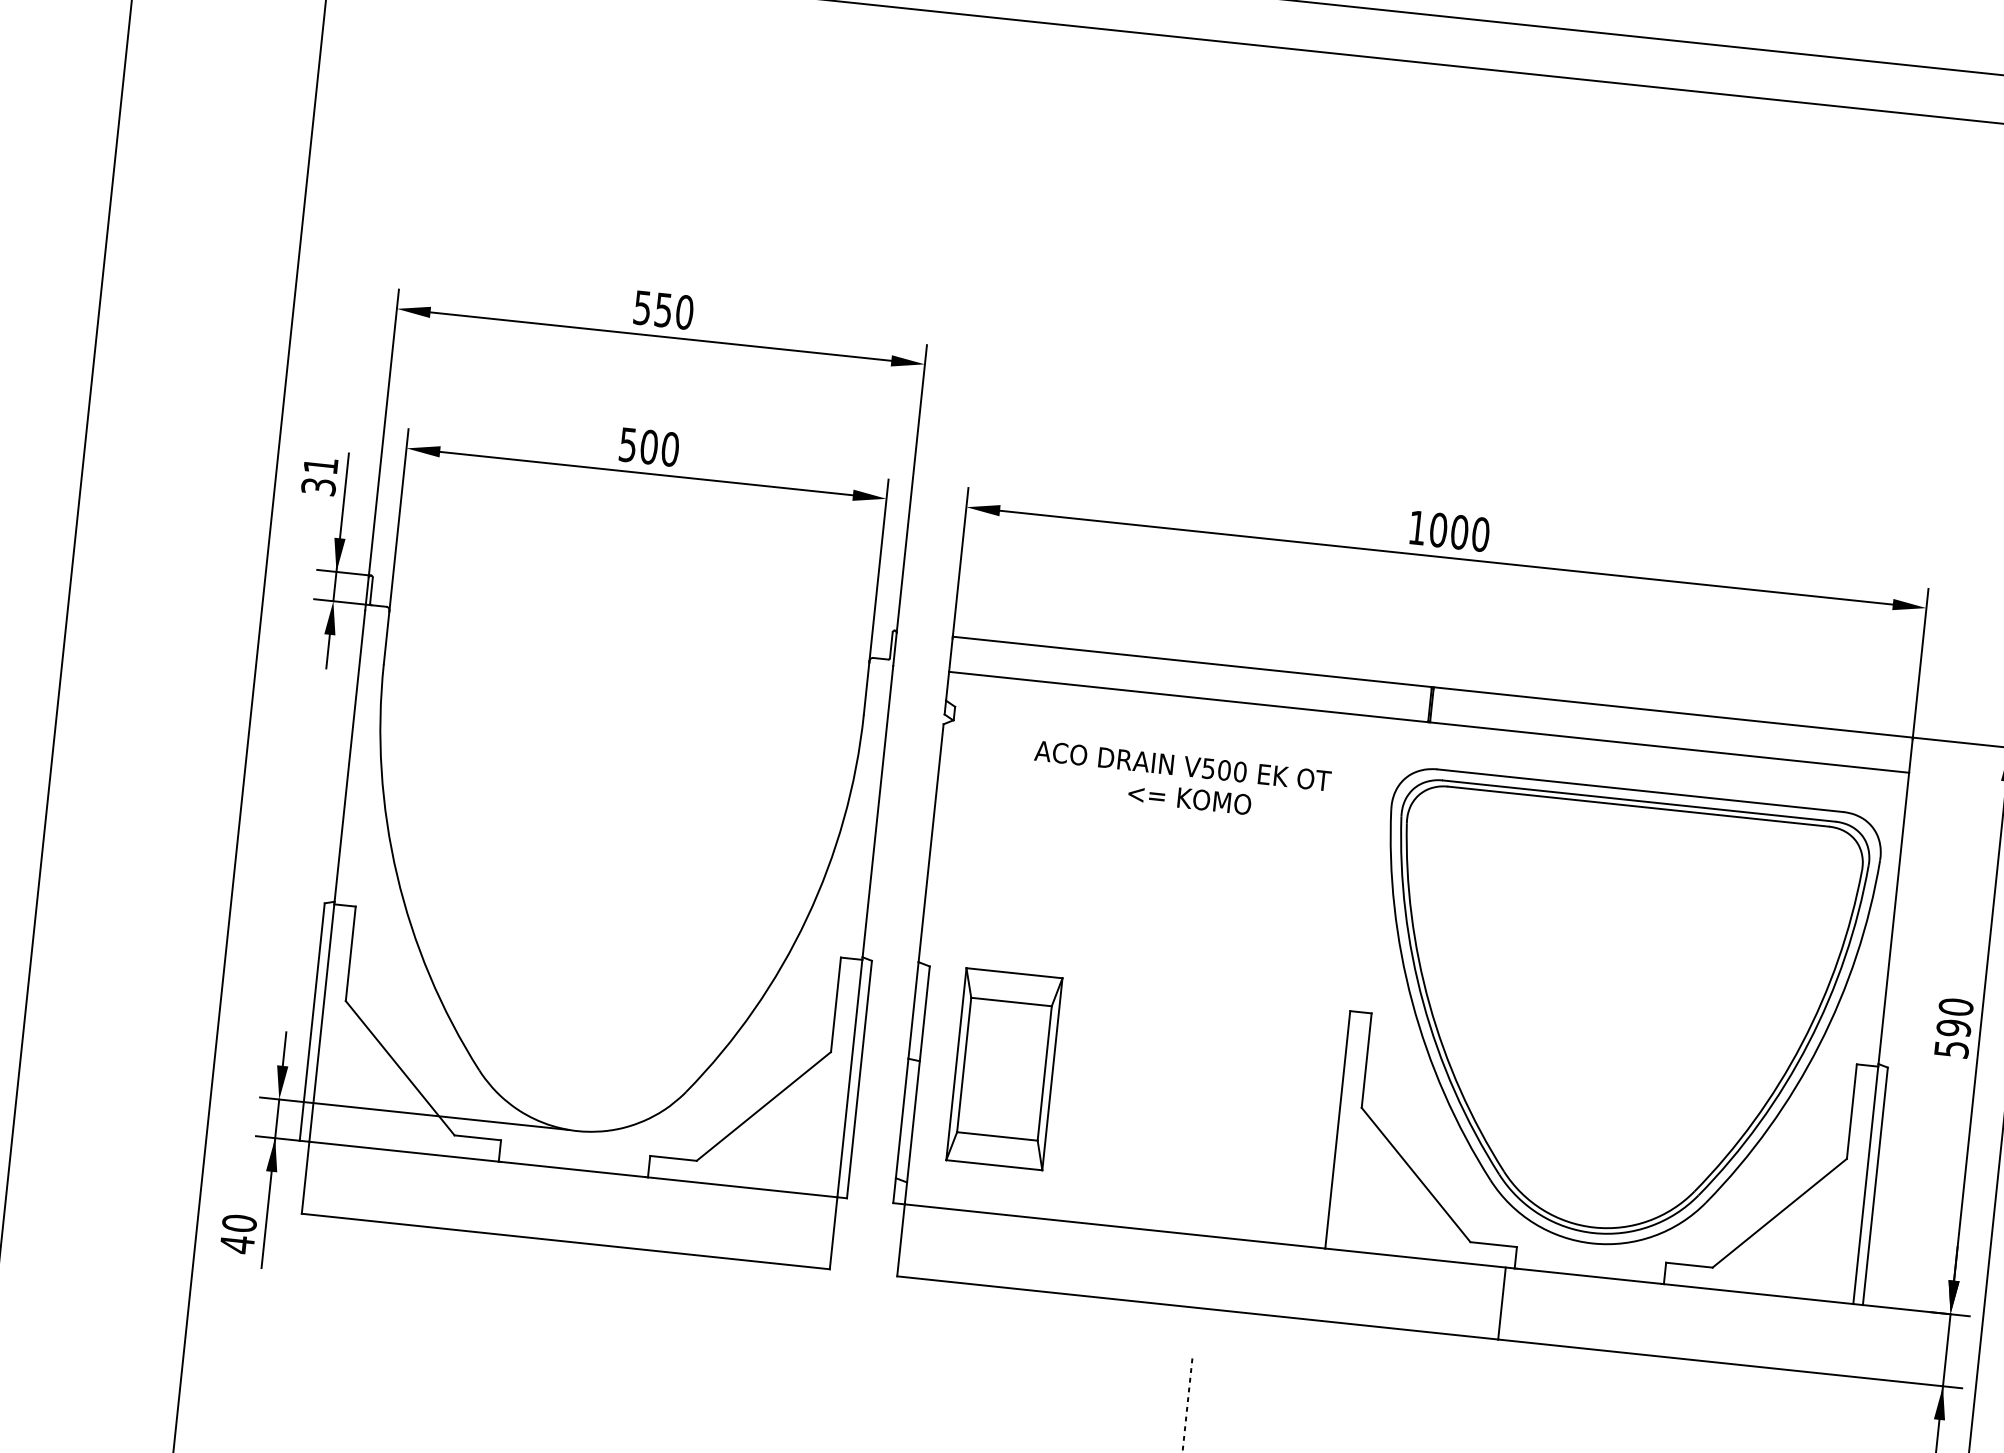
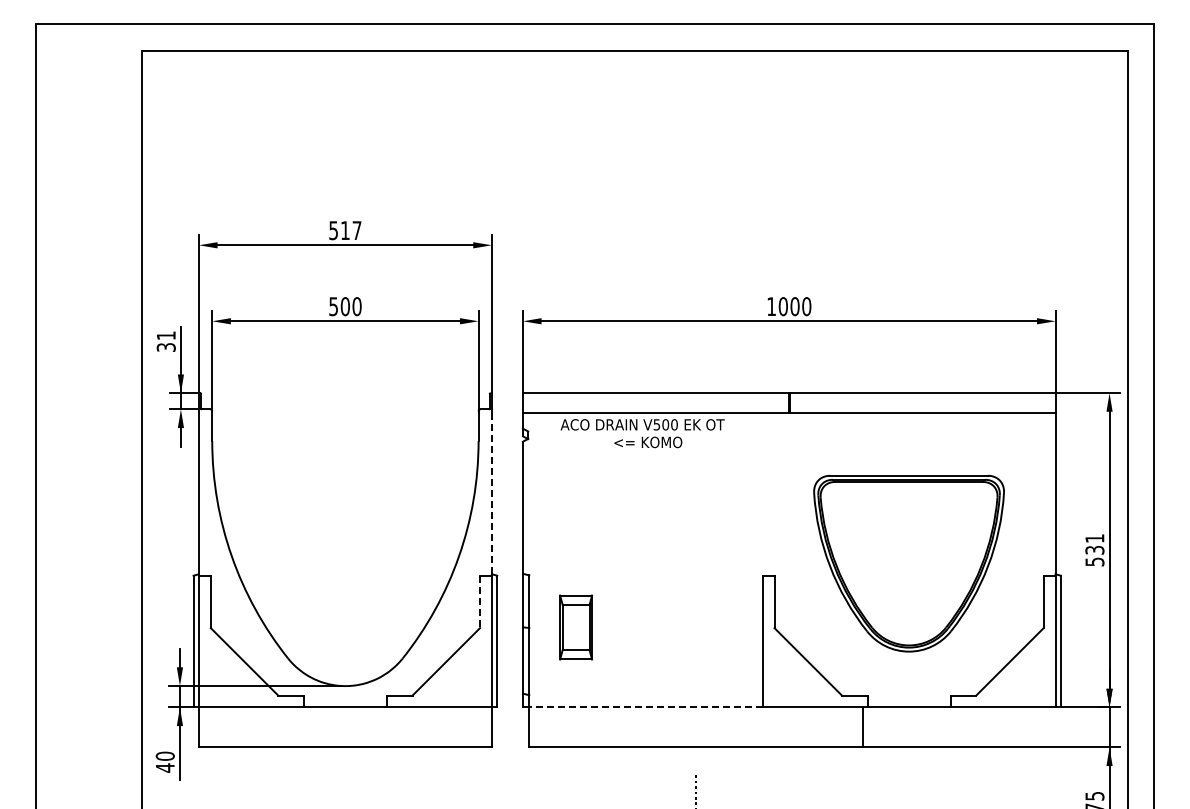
text: (674, 311) -> (351, 230), 550 -> 517
text: (1180, 781) -> (642, 433), moved
line: (877, 811) -> (491, 493), solid -> dashed
line: (836, 1005) -> (480, 602), solid -> dashed
part: (1615, 1016) -> (908, 563), size x0.7
text: (1954, 1017) -> (1094, 544), 590 -> 531
part: (1003, 1069) -> (575, 627), size x0.6
line: (1114, 1226) -> (645, 707), solid -> dashed

